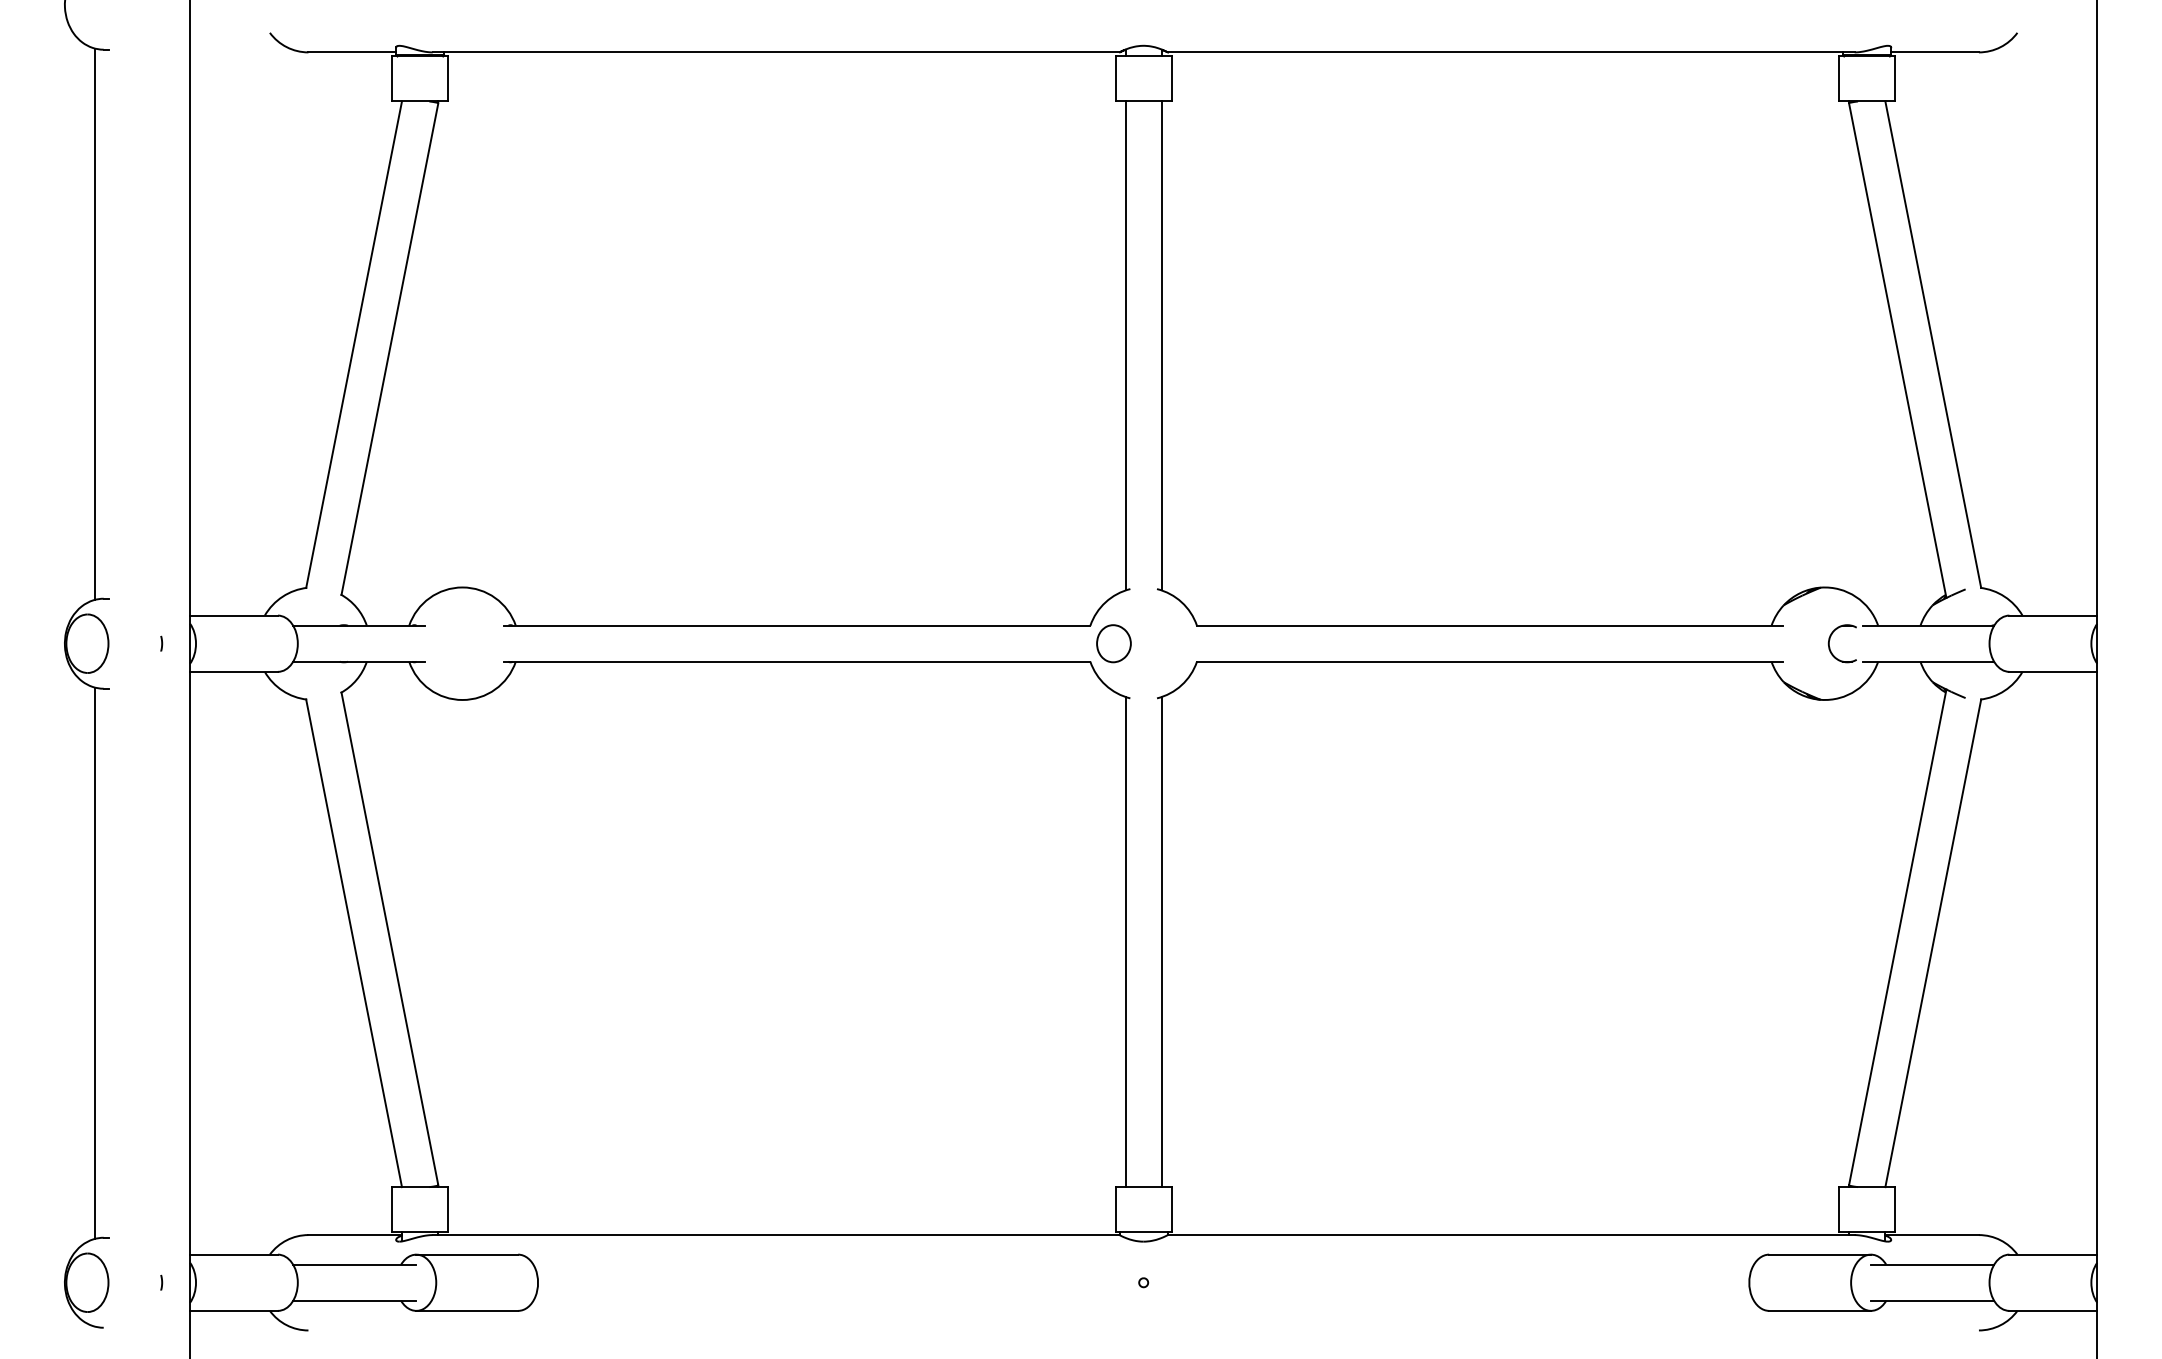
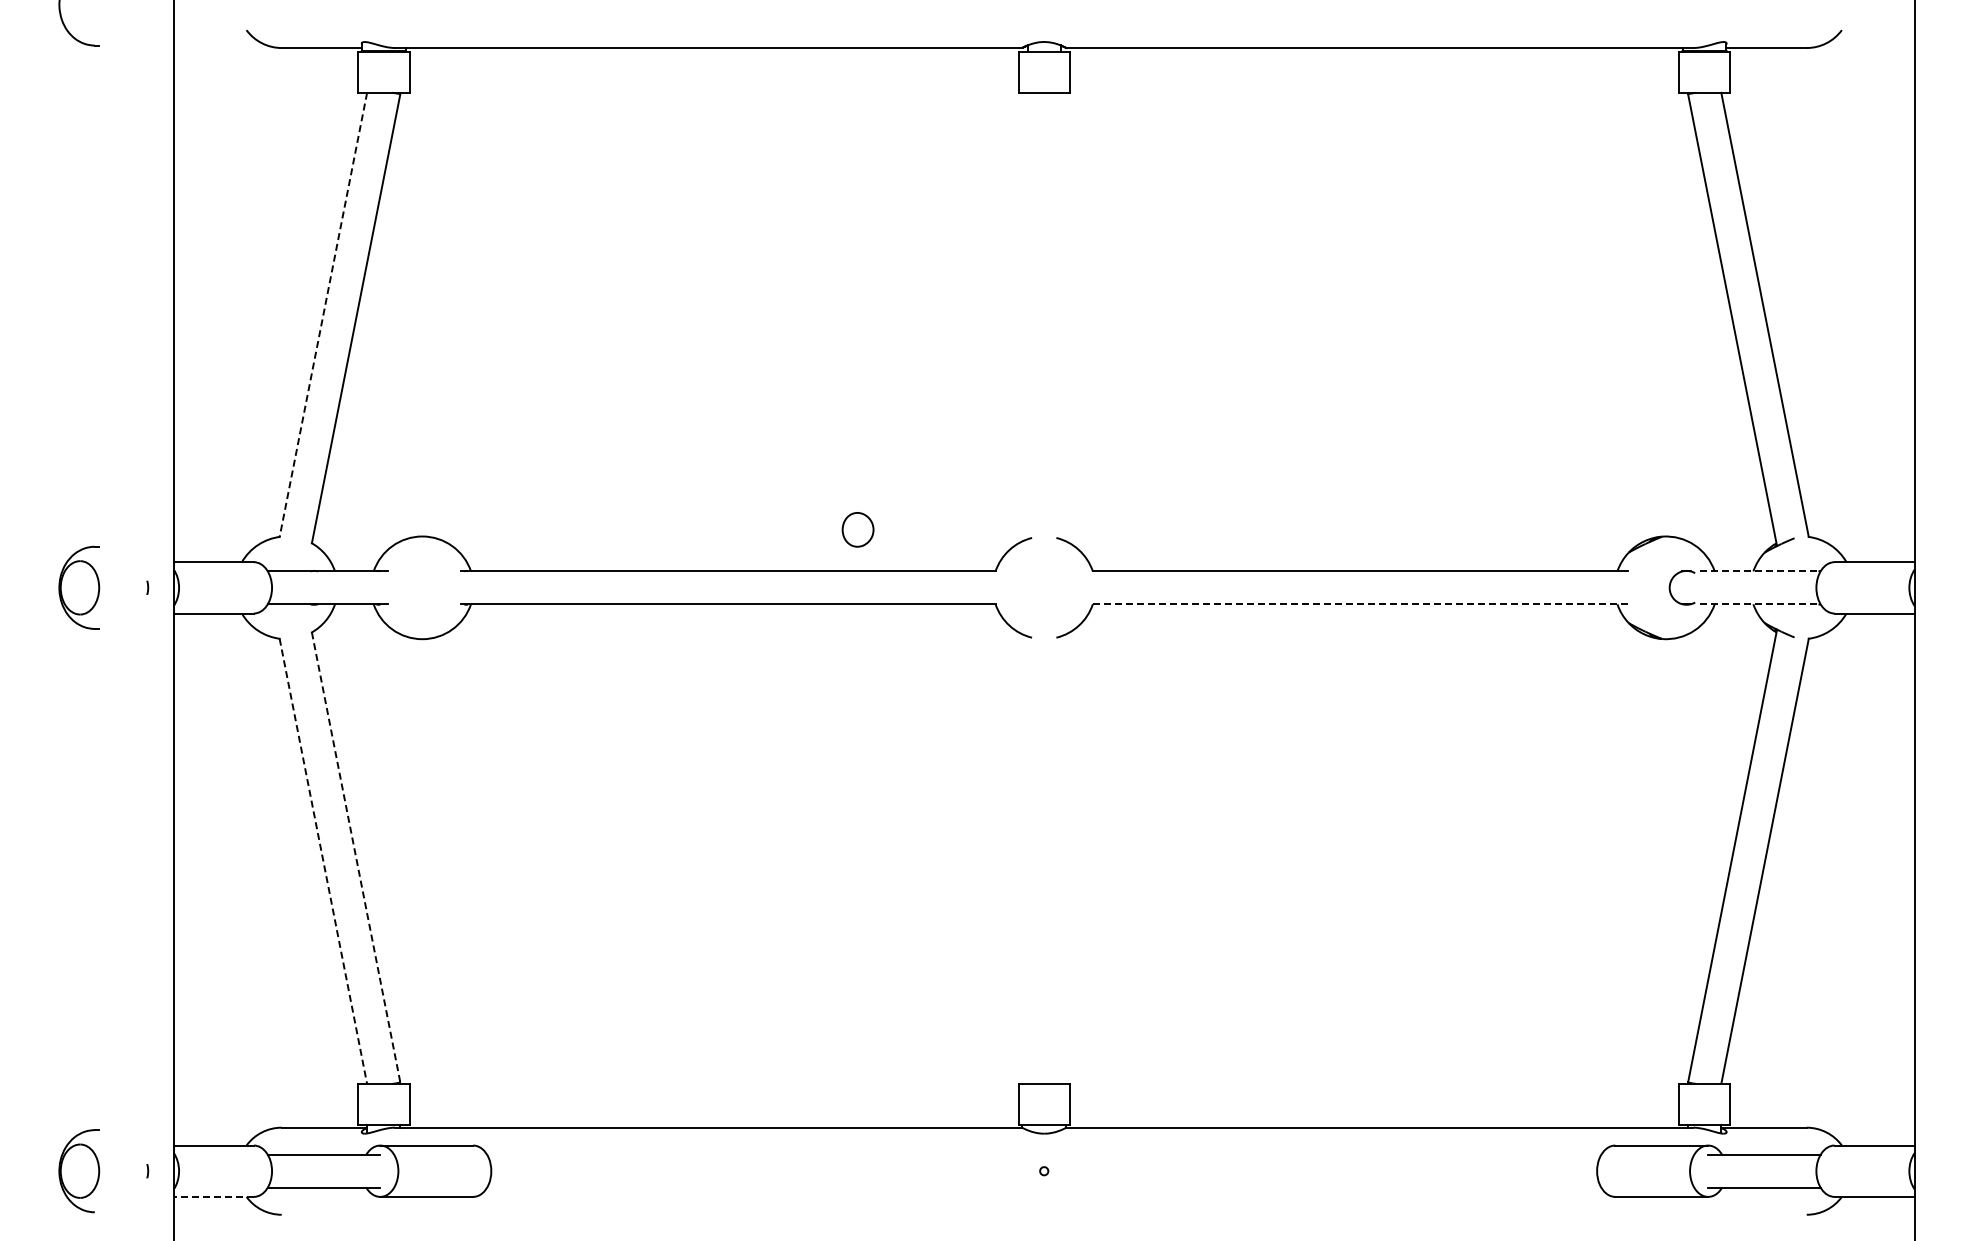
line: (94, 323) -> (86, 295), removed
line: (354, 345) -> (323, 315), solid -> dashed
line: (1125, 345) -> (1027, 315), removed
line: (1161, 345) -> (1060, 315), removed
line: (1929, 625) -> (1761, 571), solid -> dashed
part: (1113, 643) -> (857, 529), moved
line: (1490, 661) -> (1360, 604), solid -> dashed
line: (1929, 661) -> (1761, 604), solid -> dashed
line: (390, 939) -> (356, 857), solid -> dashed
line: (1125, 941) -> (1027, 859), removed
line: (1161, 941) -> (1060, 859), removed
line: (354, 943) -> (323, 861), solid -> dashed
line: (94, 963) -> (86, 879), removed
line: (233, 1310) -> (213, 1196), solid -> dashed

